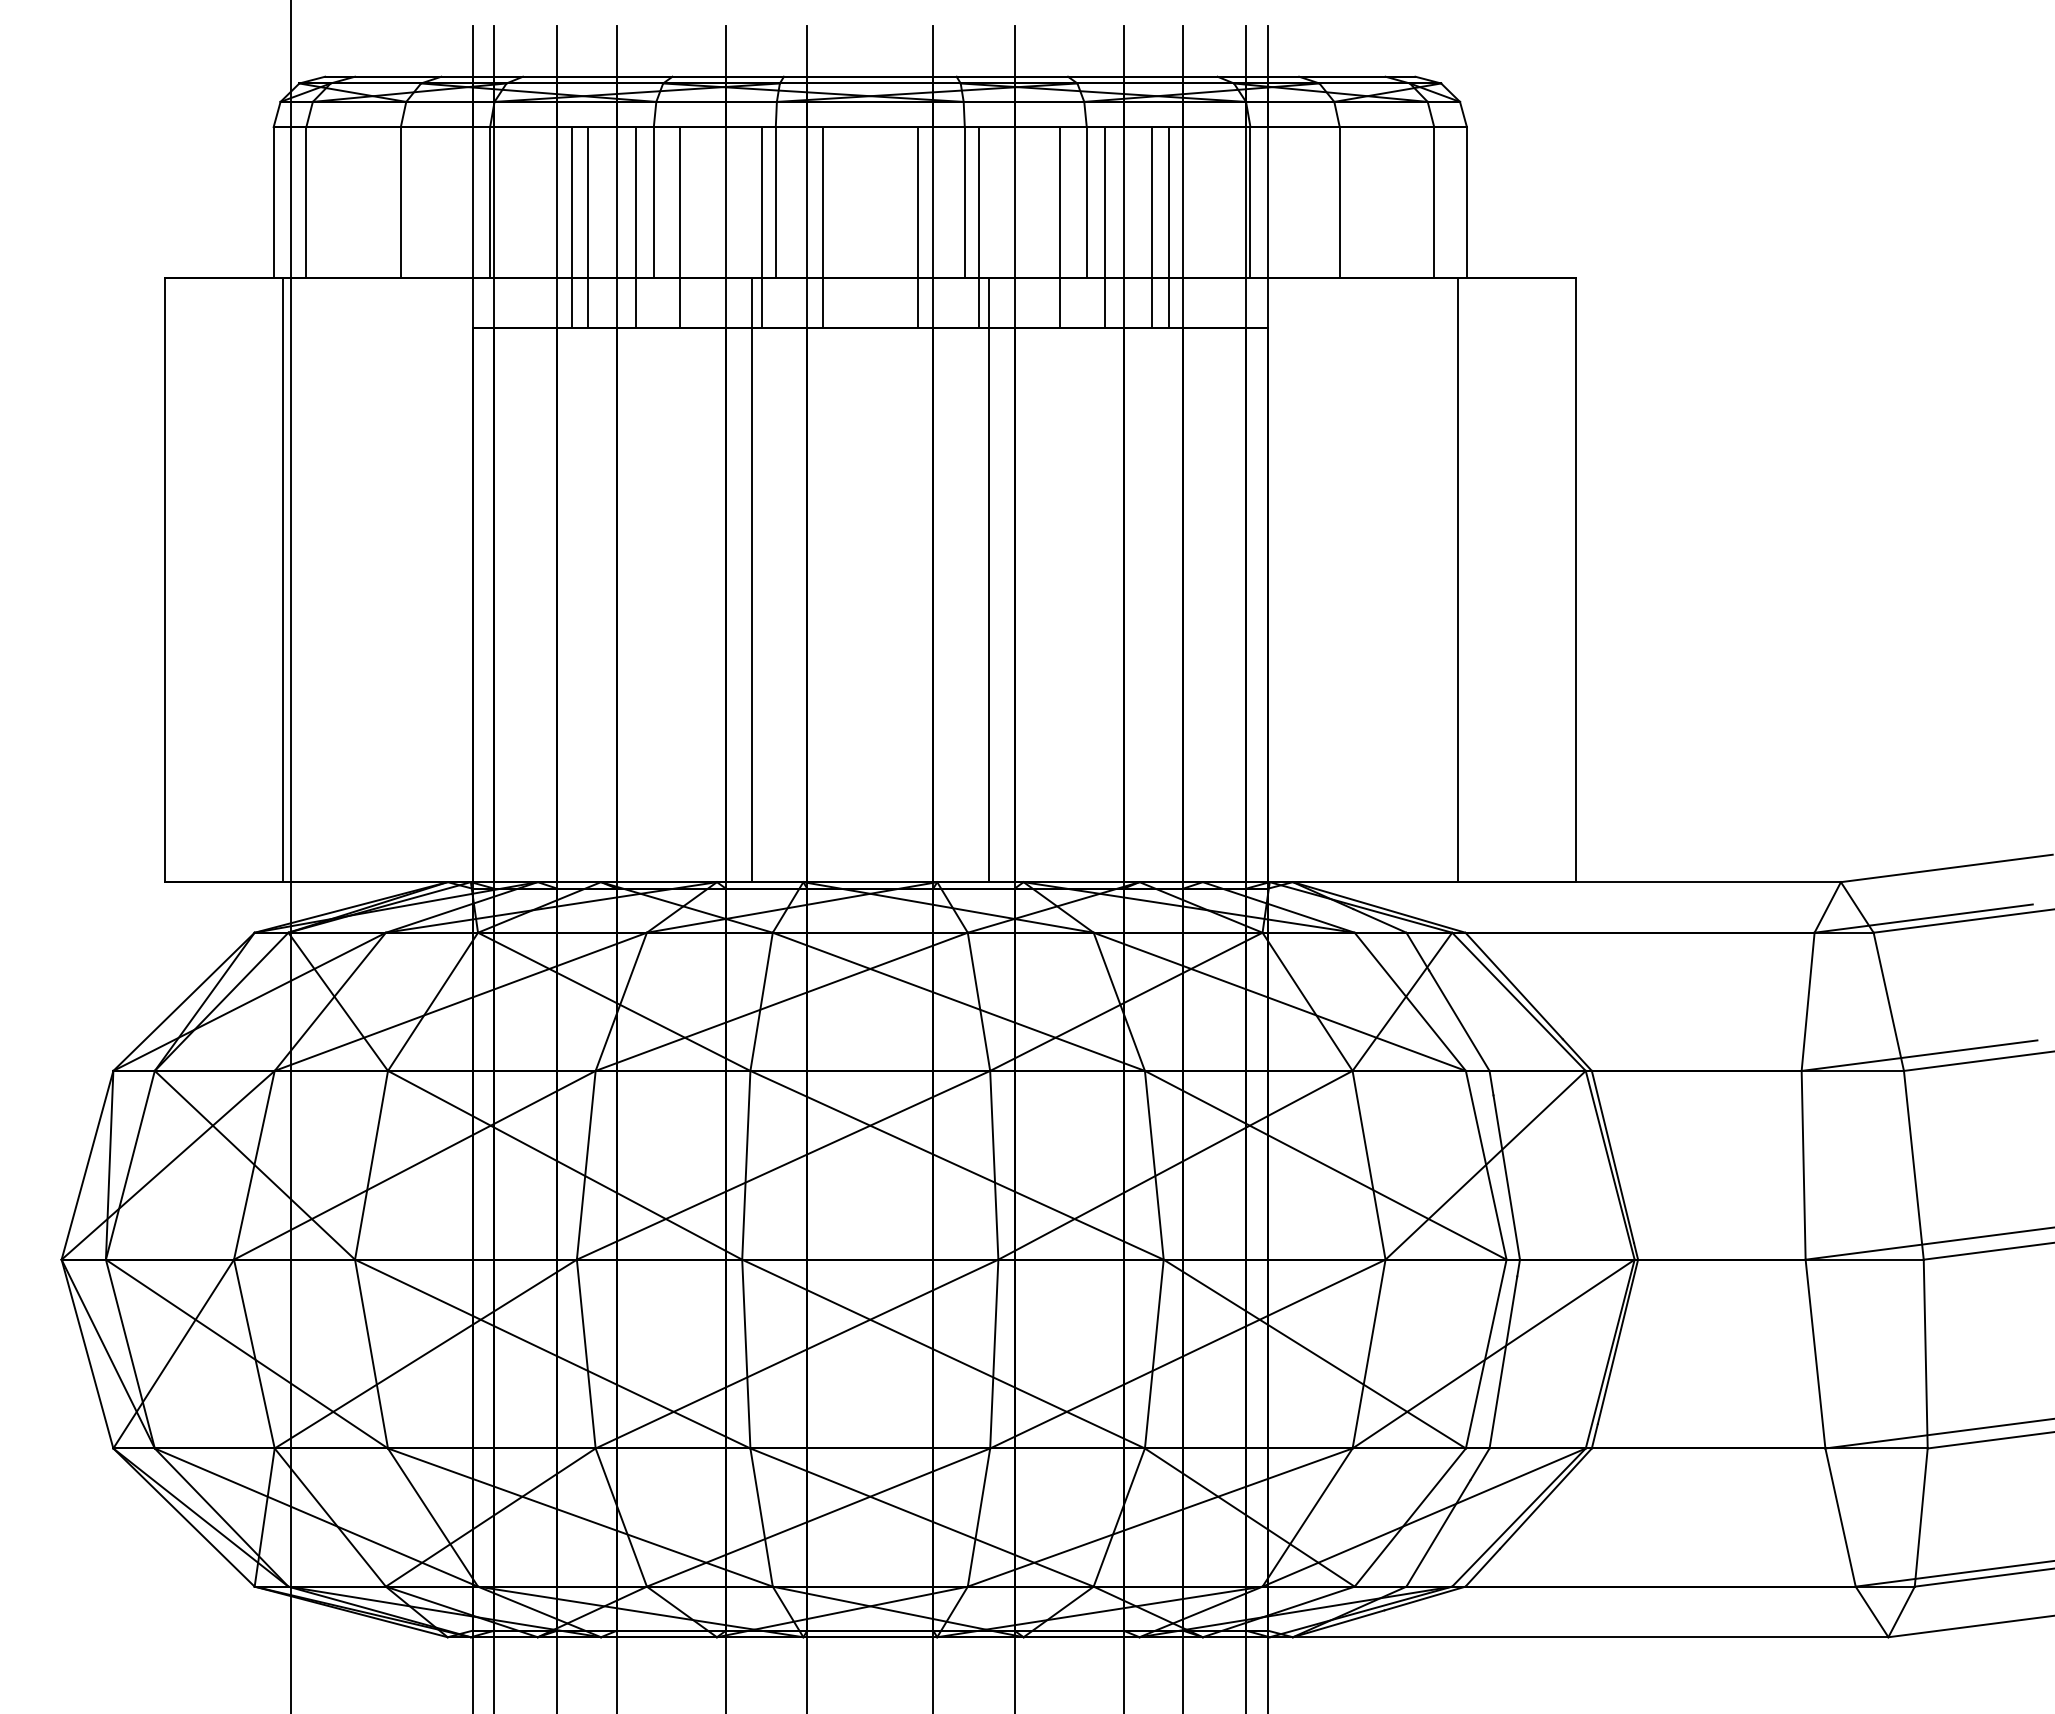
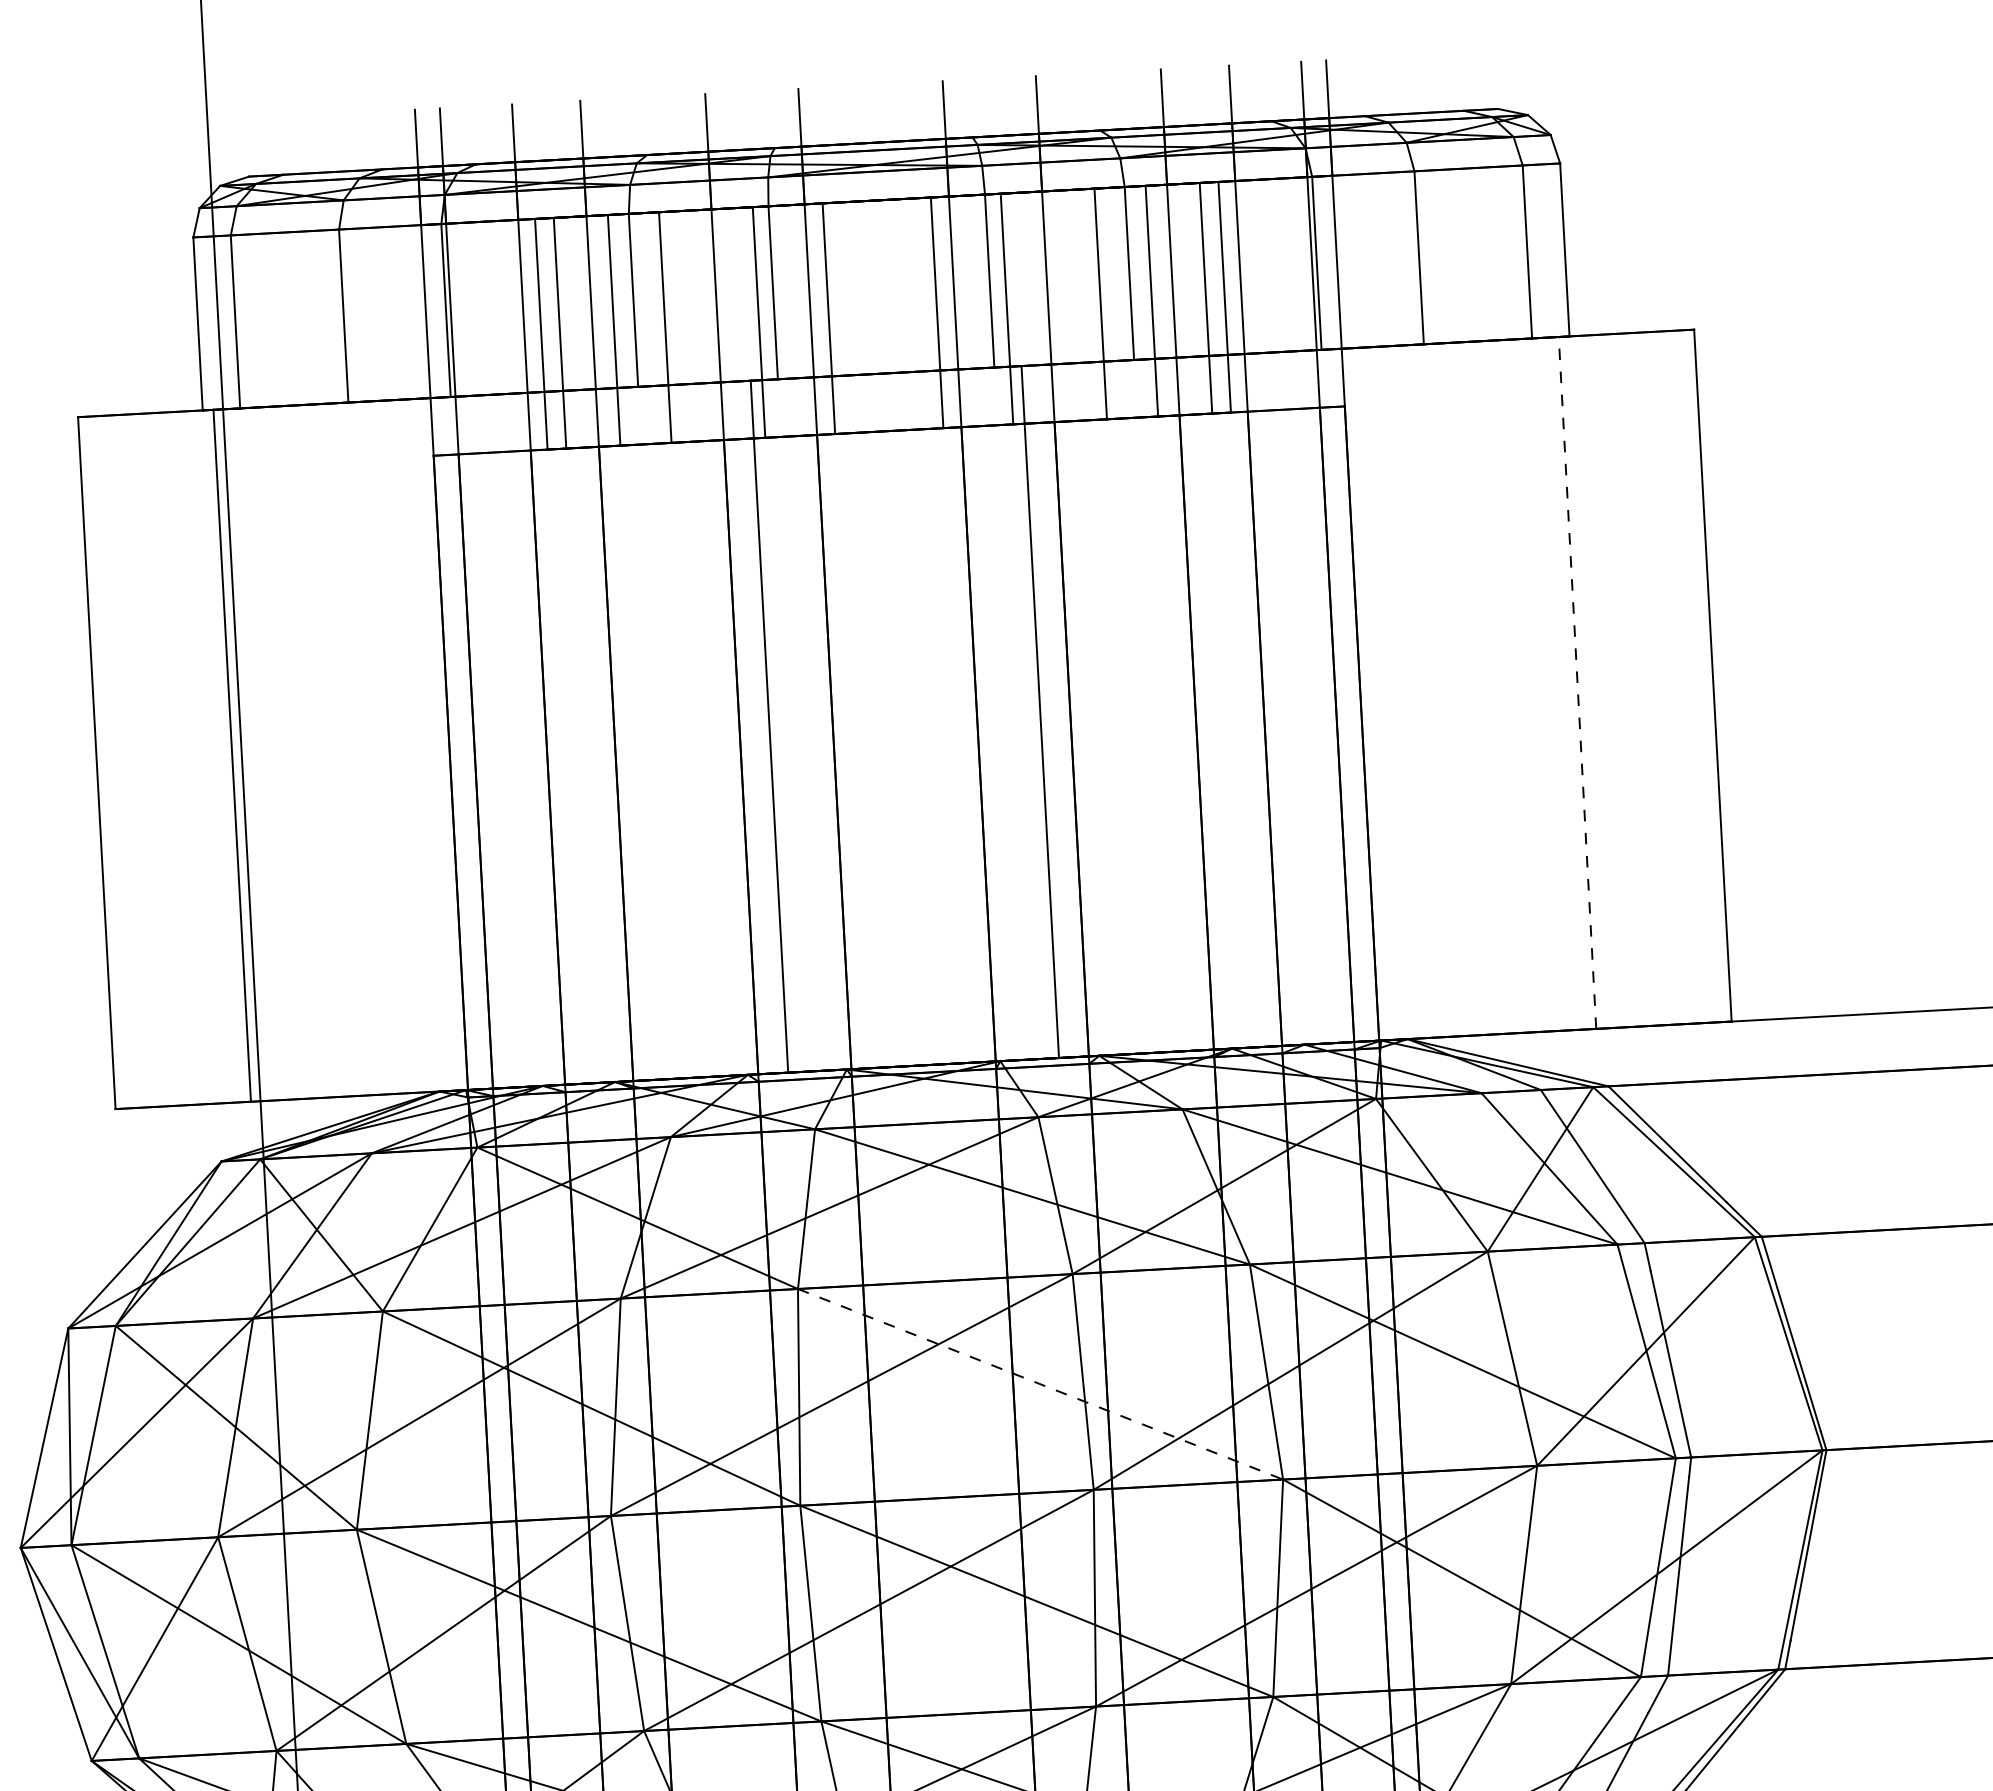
line: (1457, 579) -> (1577, 682), solid -> dashed
line: (957, 1165) -> (1041, 1384), solid -> dashed

